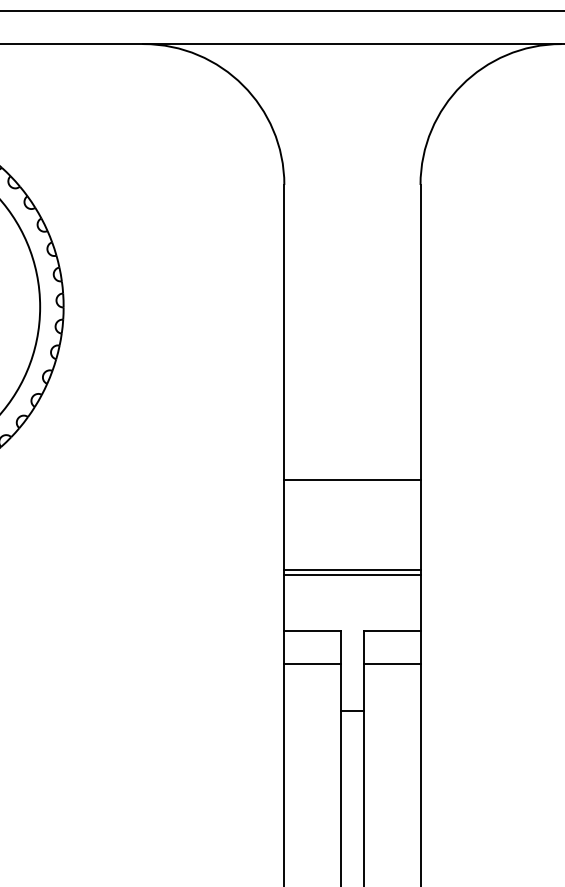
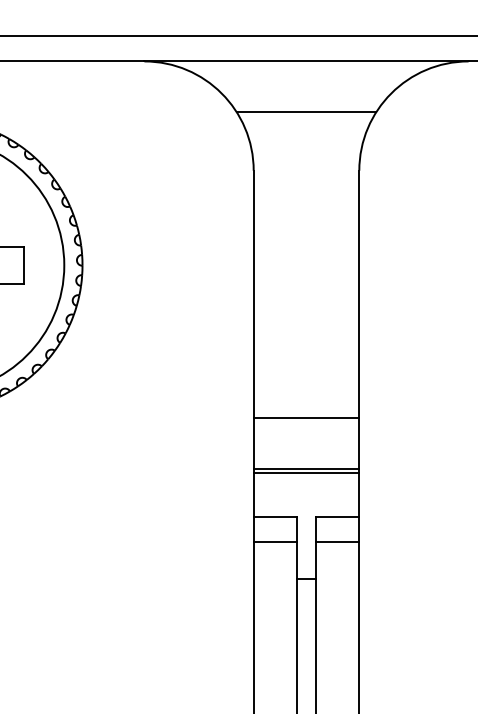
line: (352, 109) -> (306, 112), added
line: (352, 479) -> (306, 418), moved

